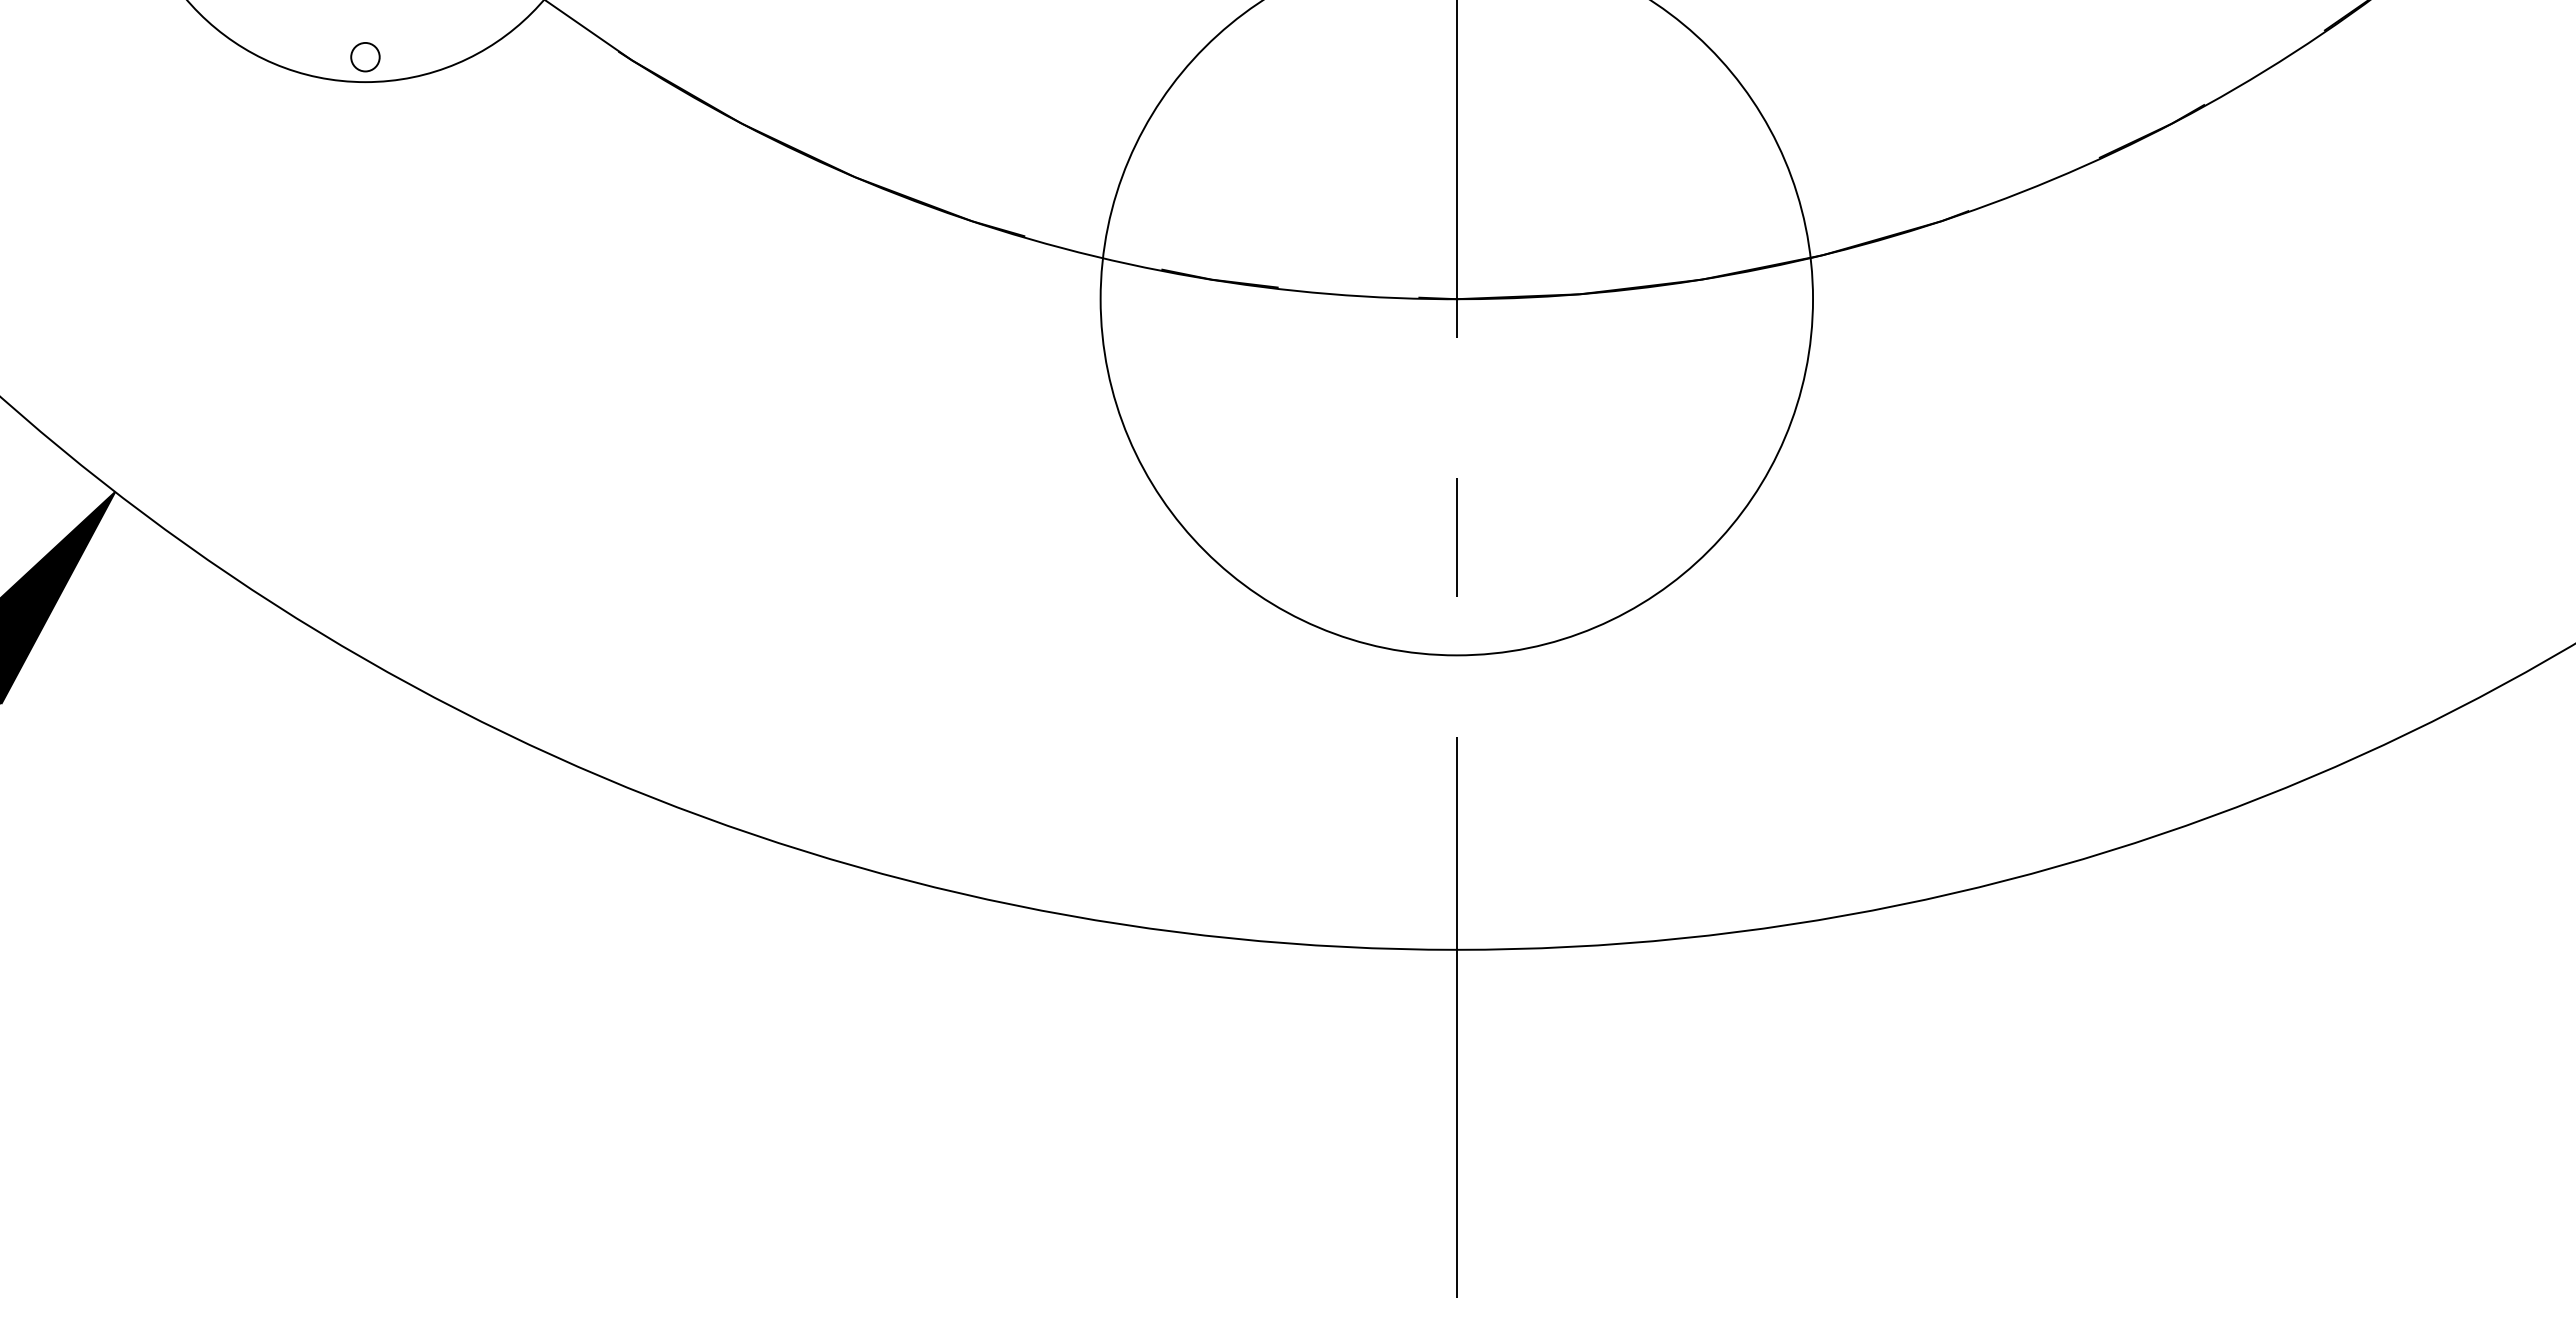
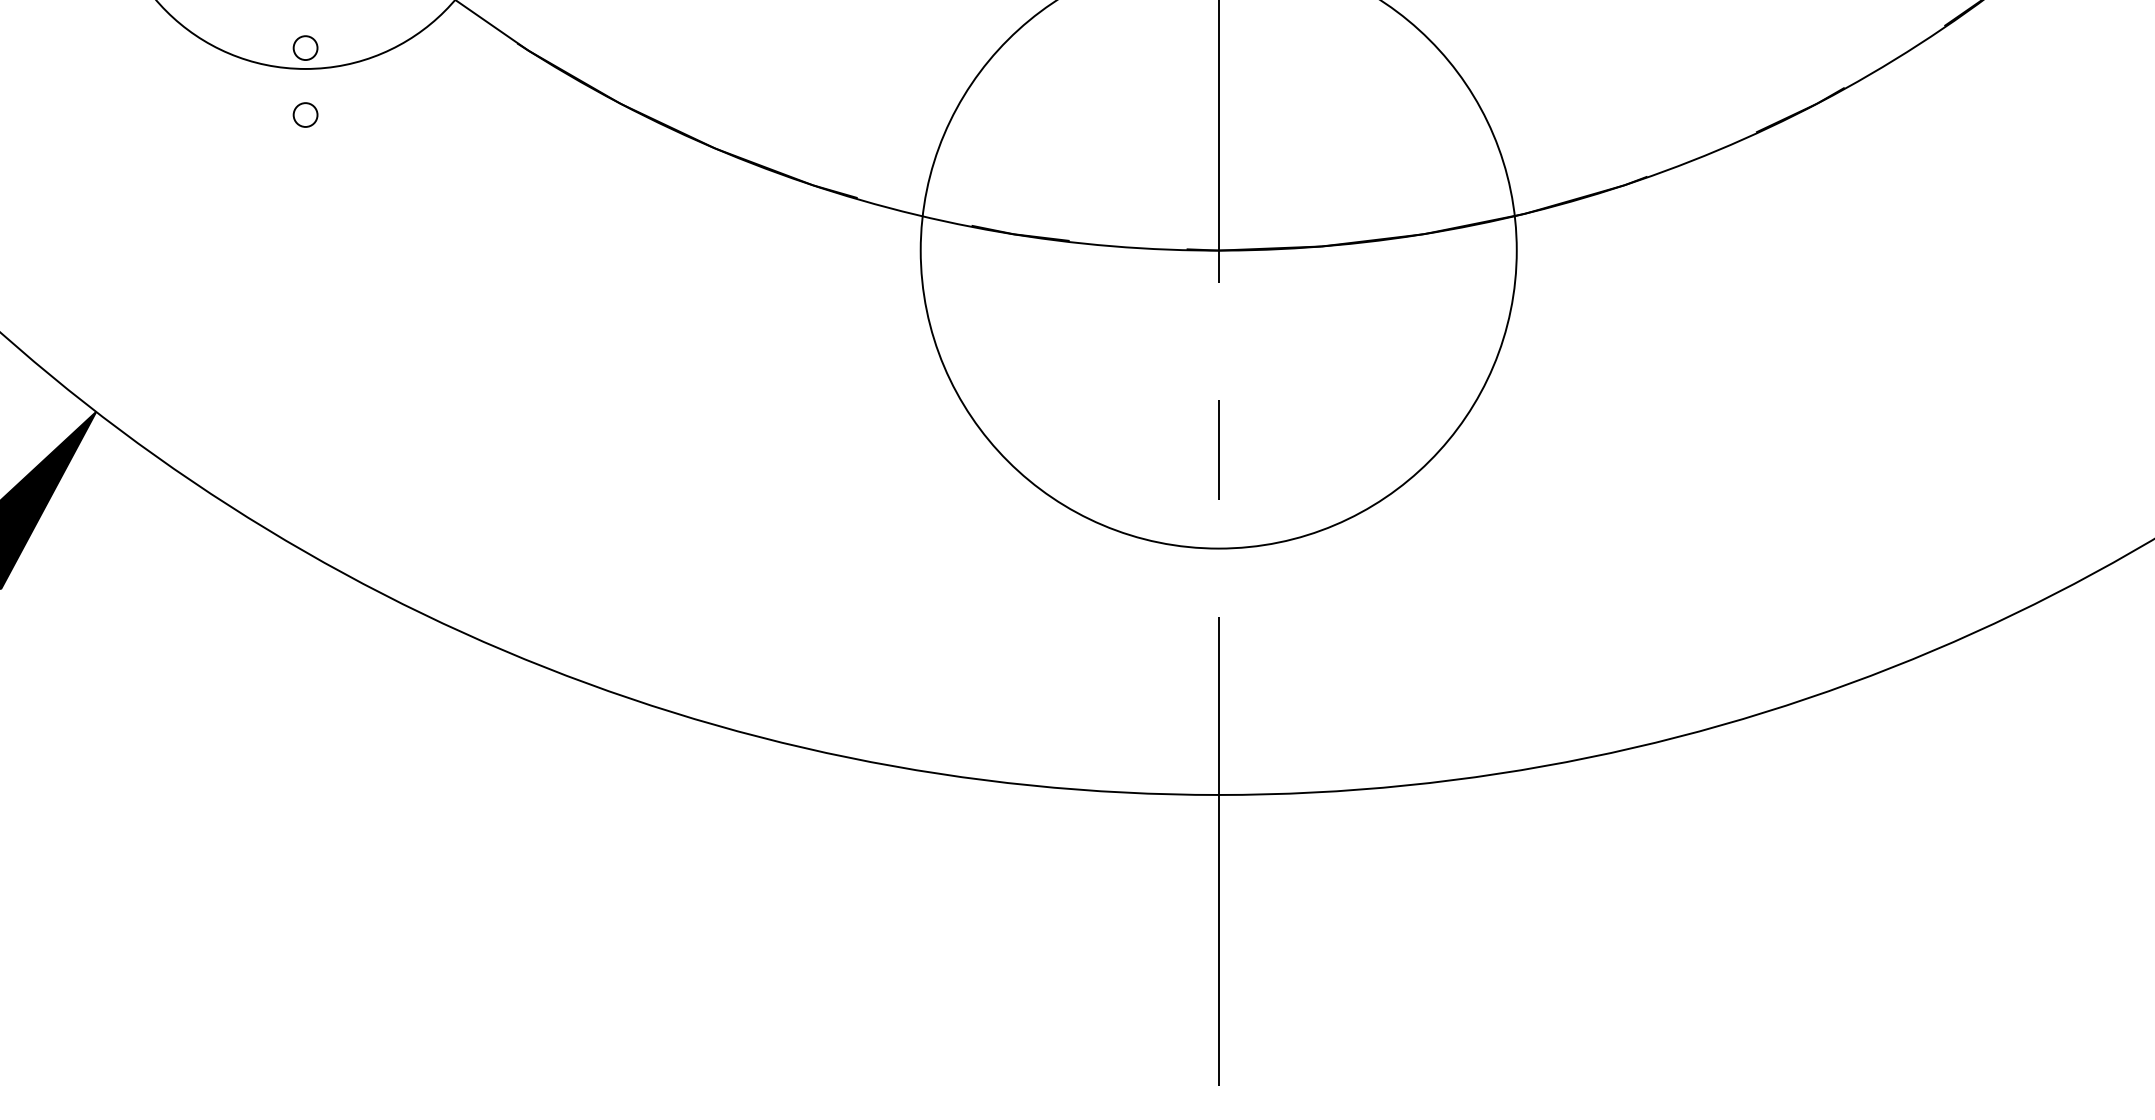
circle: (365, 137) -> (305, 115), added

